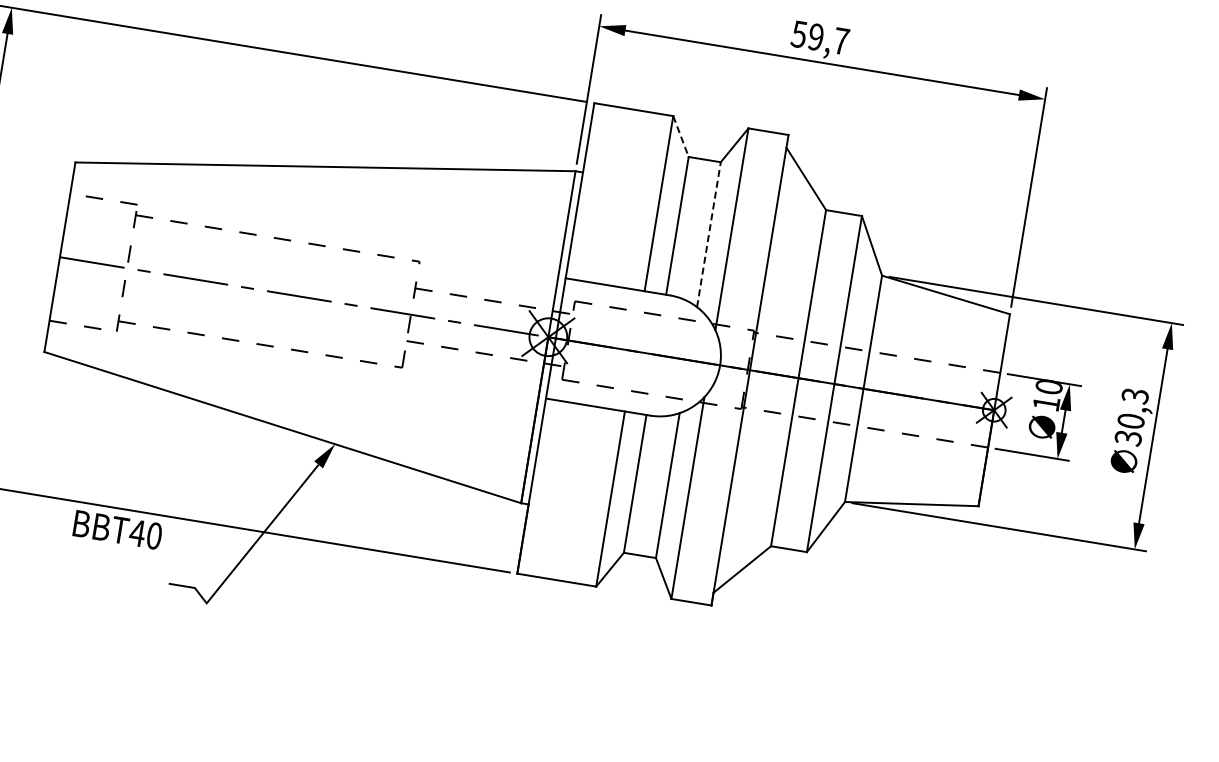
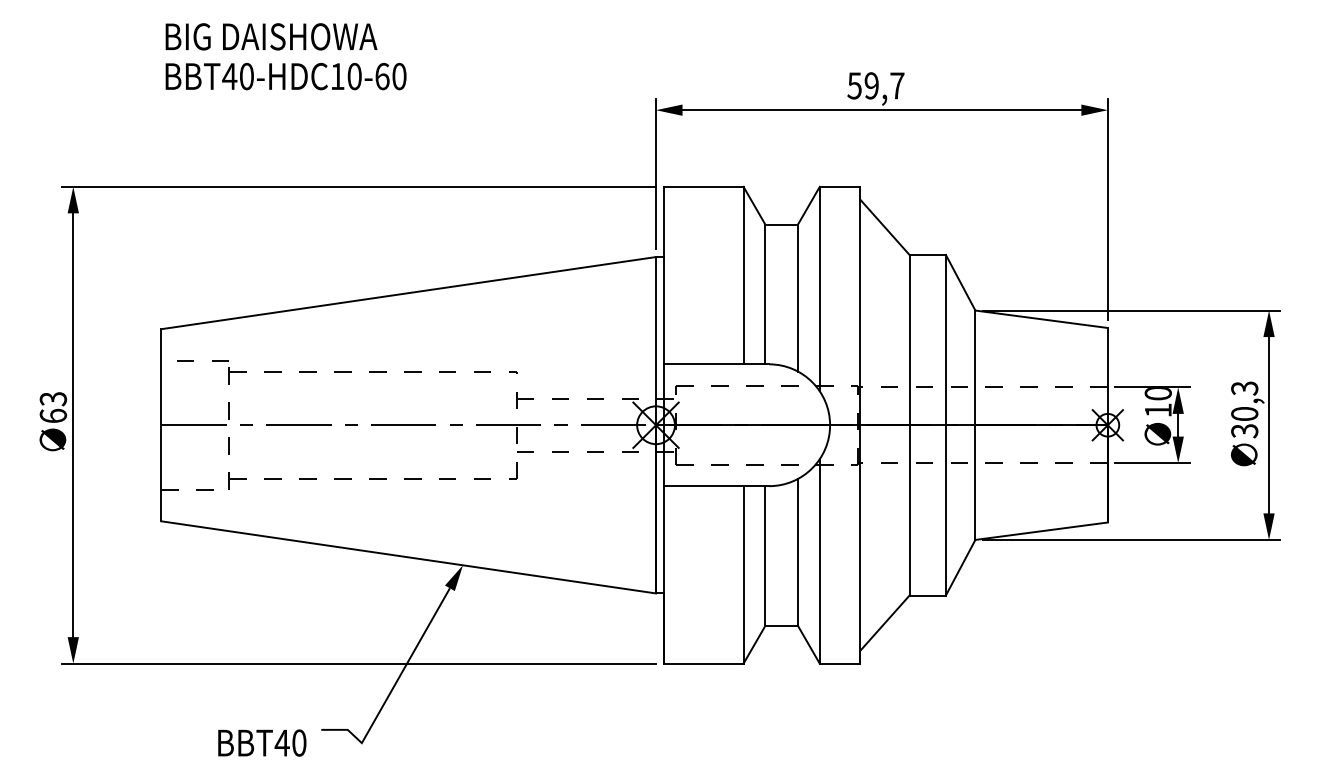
line: (681, 136) -> (754, 205), dashed -> solid
line: (708, 234) -> (797, 297), dashed -> solid
text: (118, 529) -> (262, 742), moved

